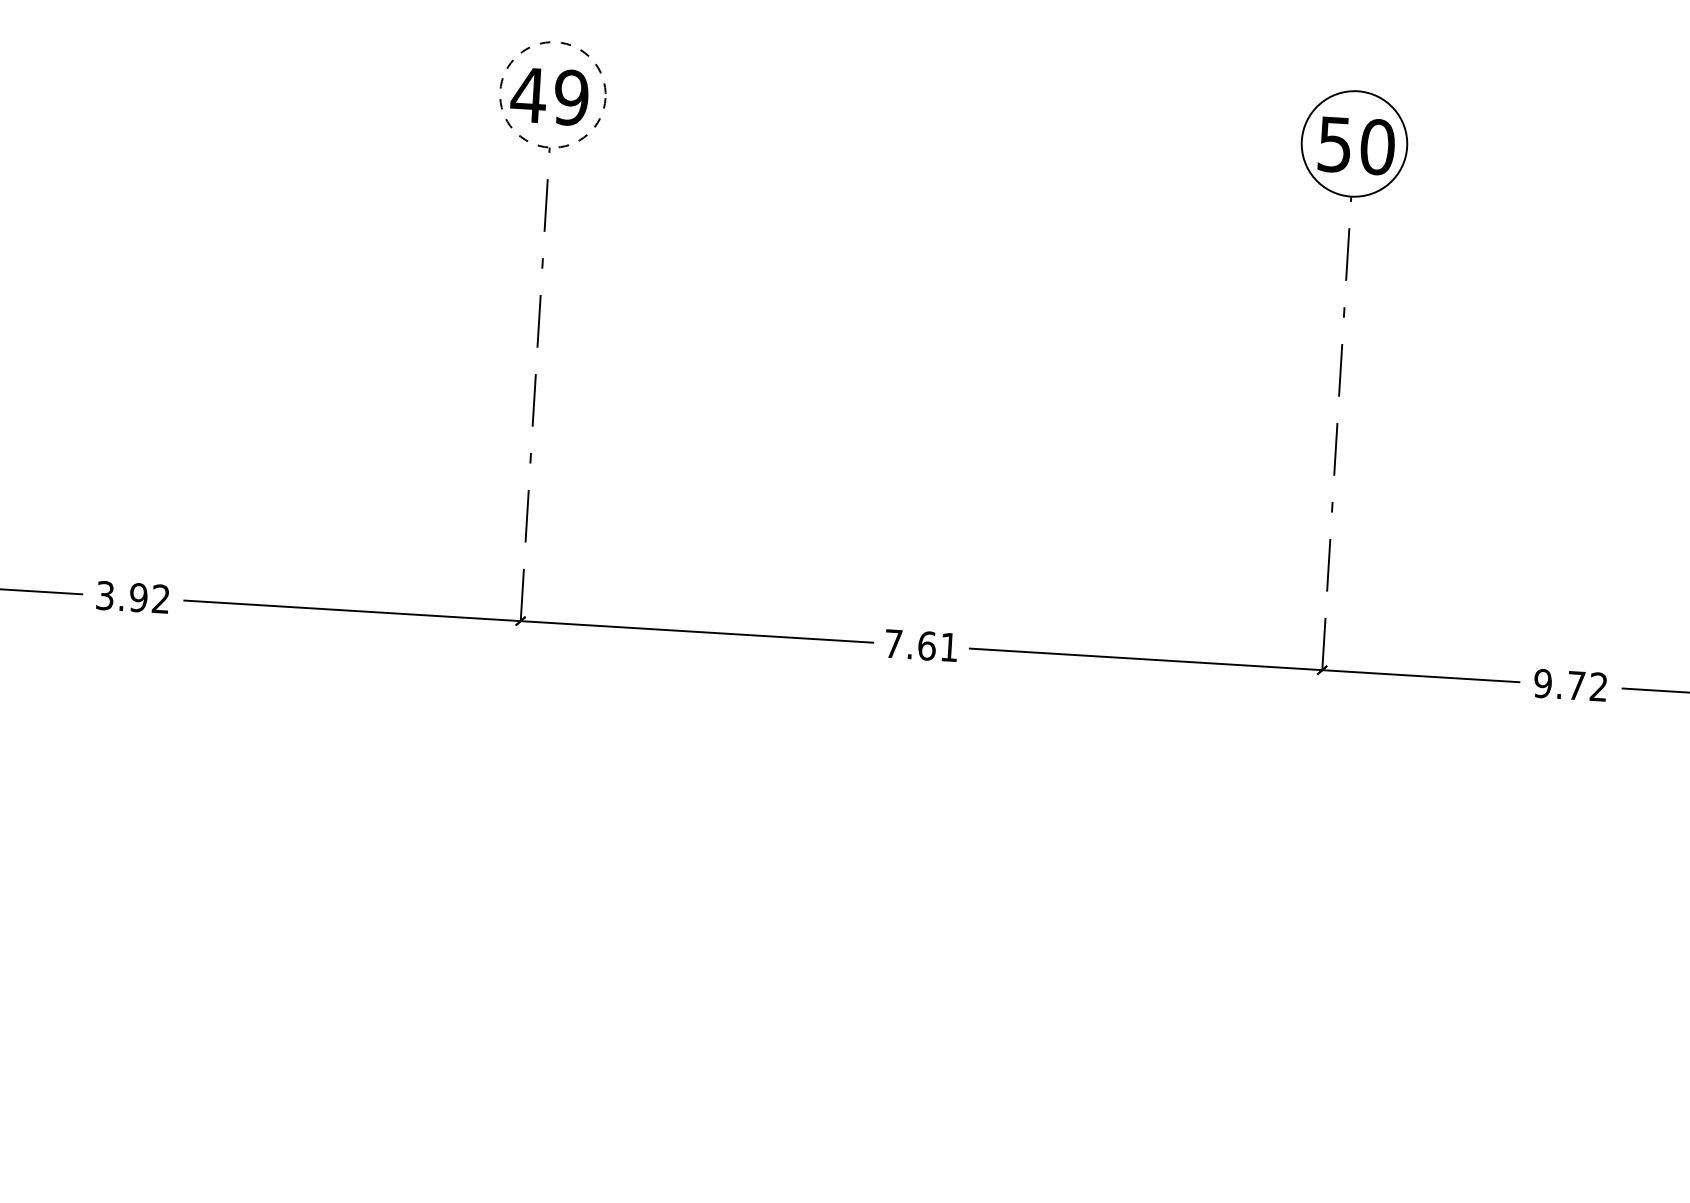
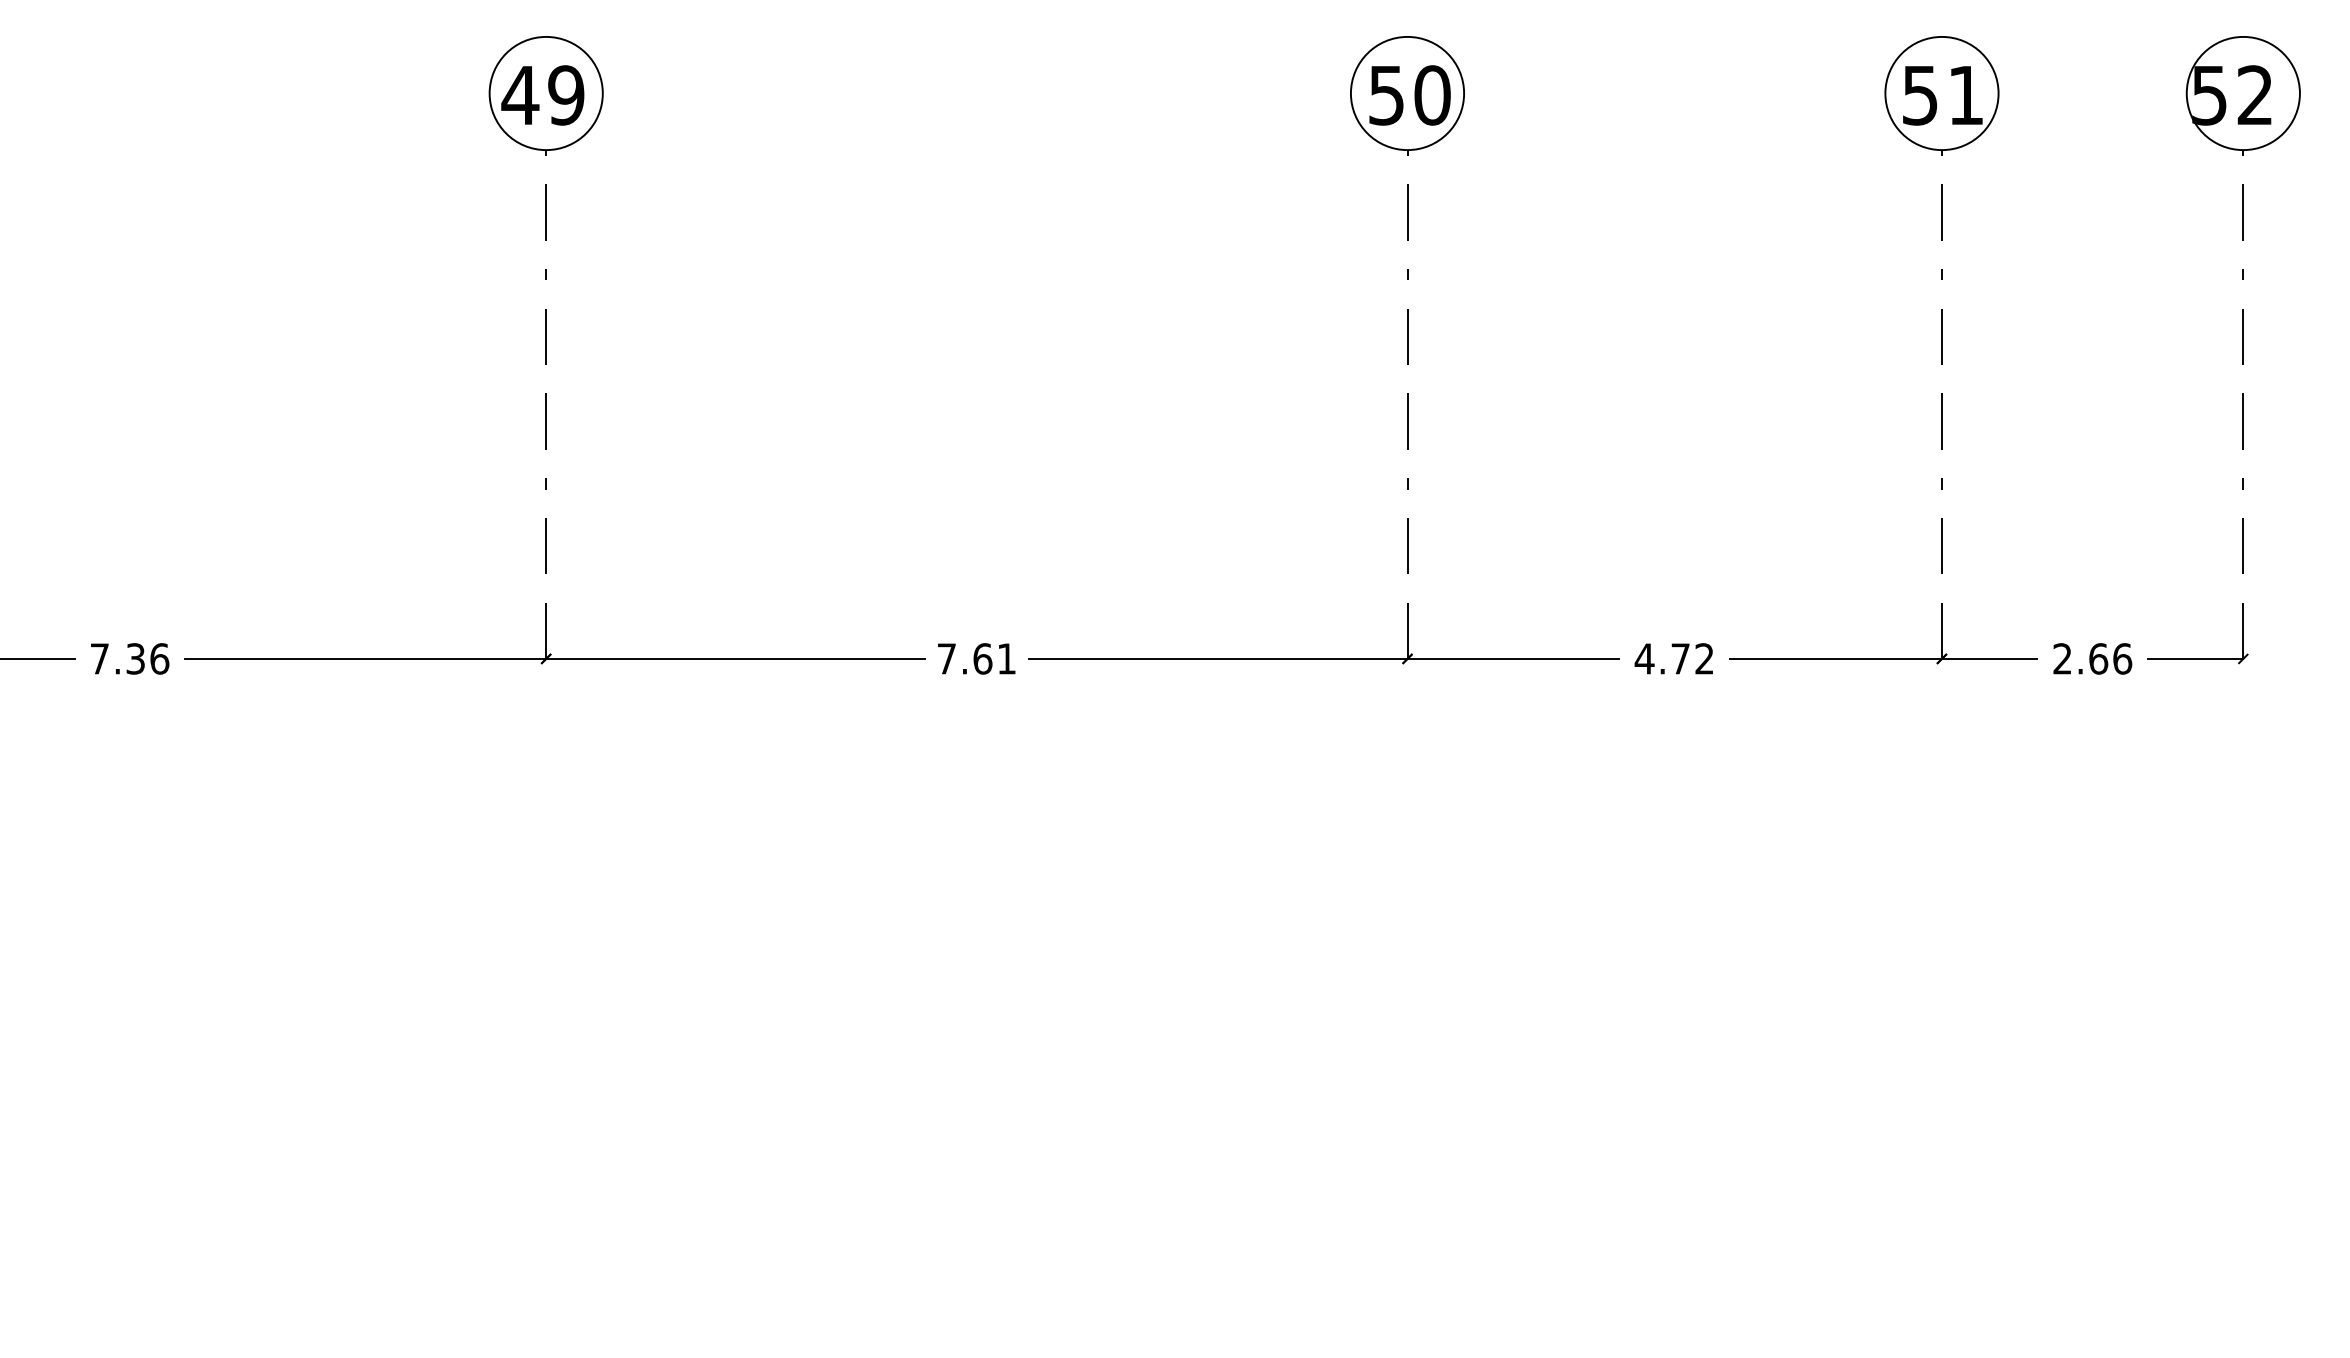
circle: (552, 94) -> (545, 93), dashed -> solid
text: (132, 597) -> (129, 658), 3.92 -> 7.36
text: (1542, 683) -> (1644, 658), 9.72 -> 4.72

